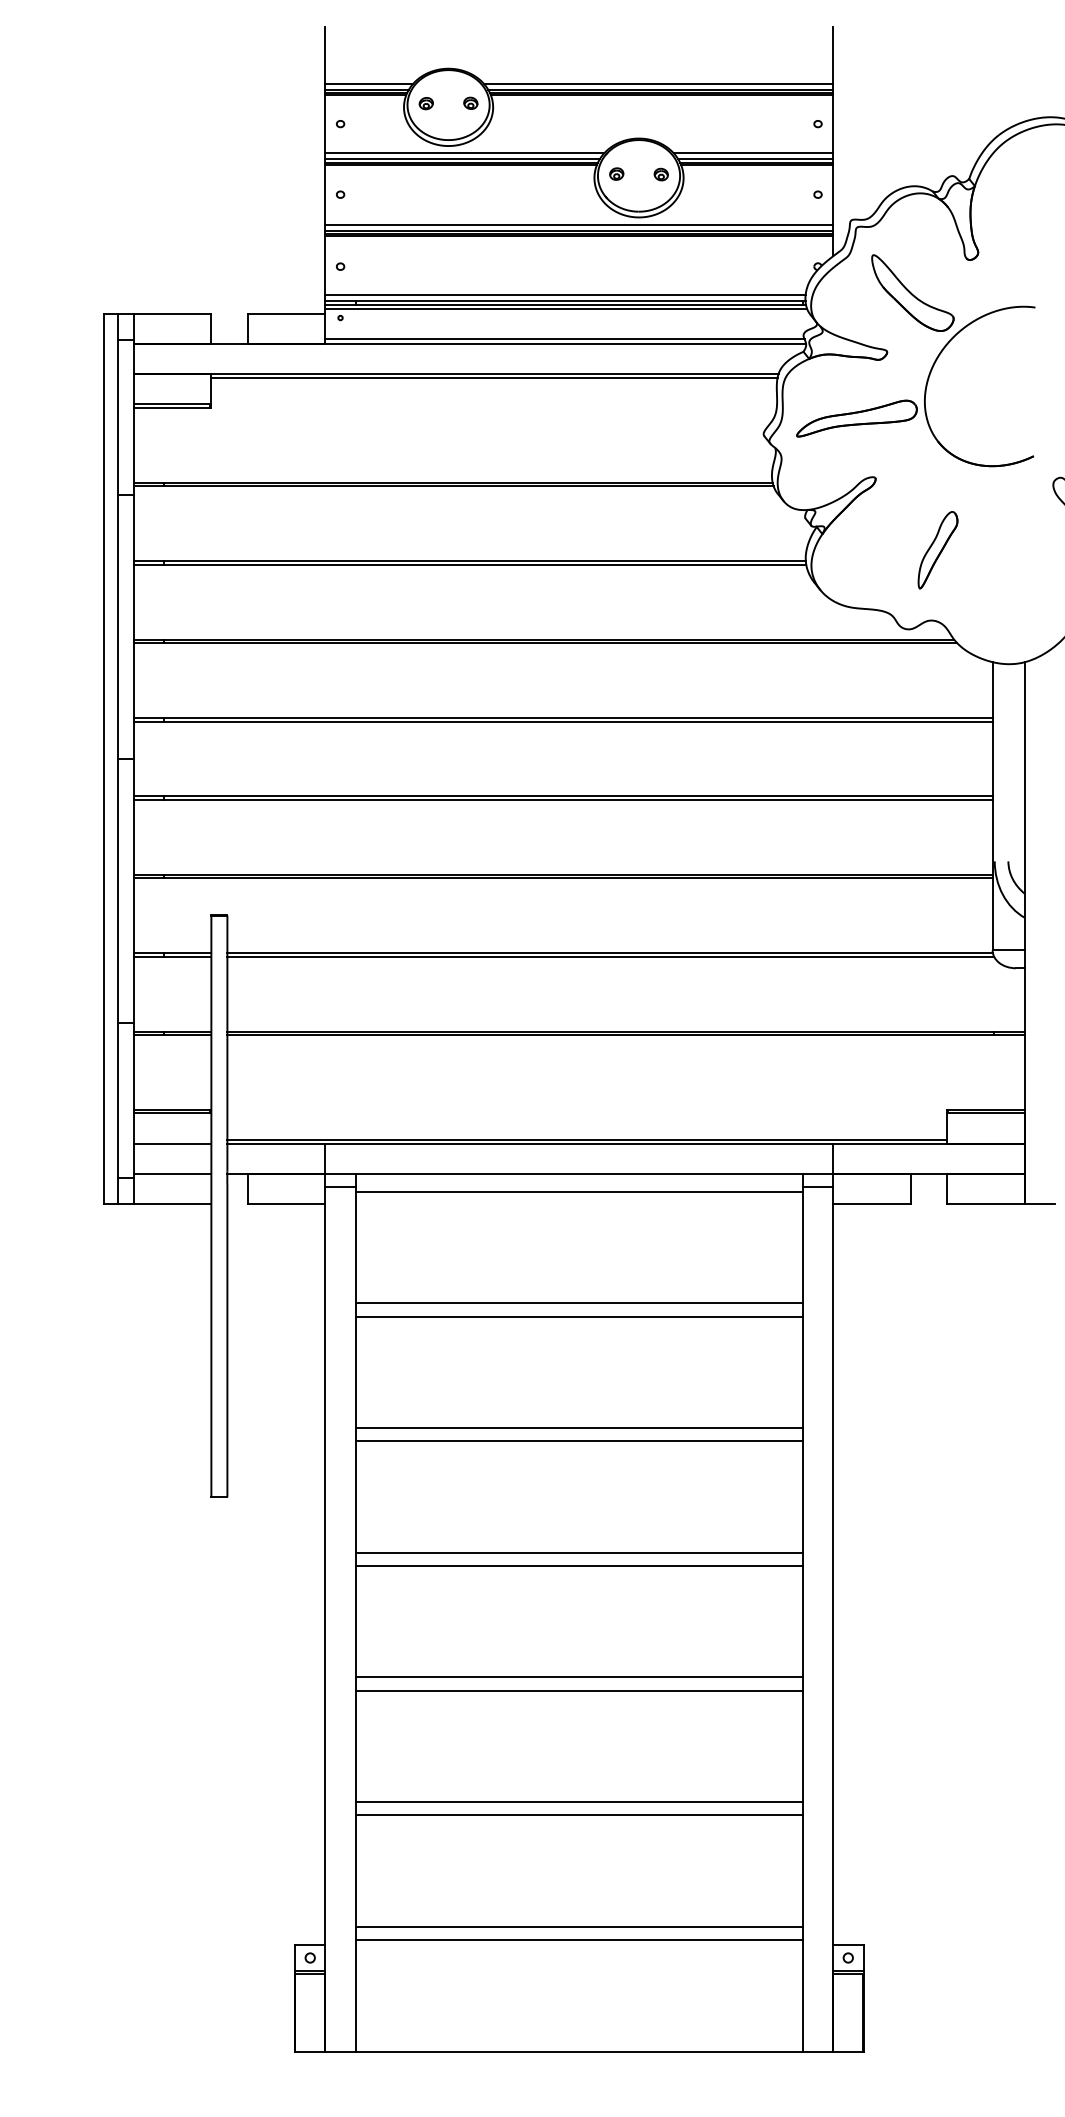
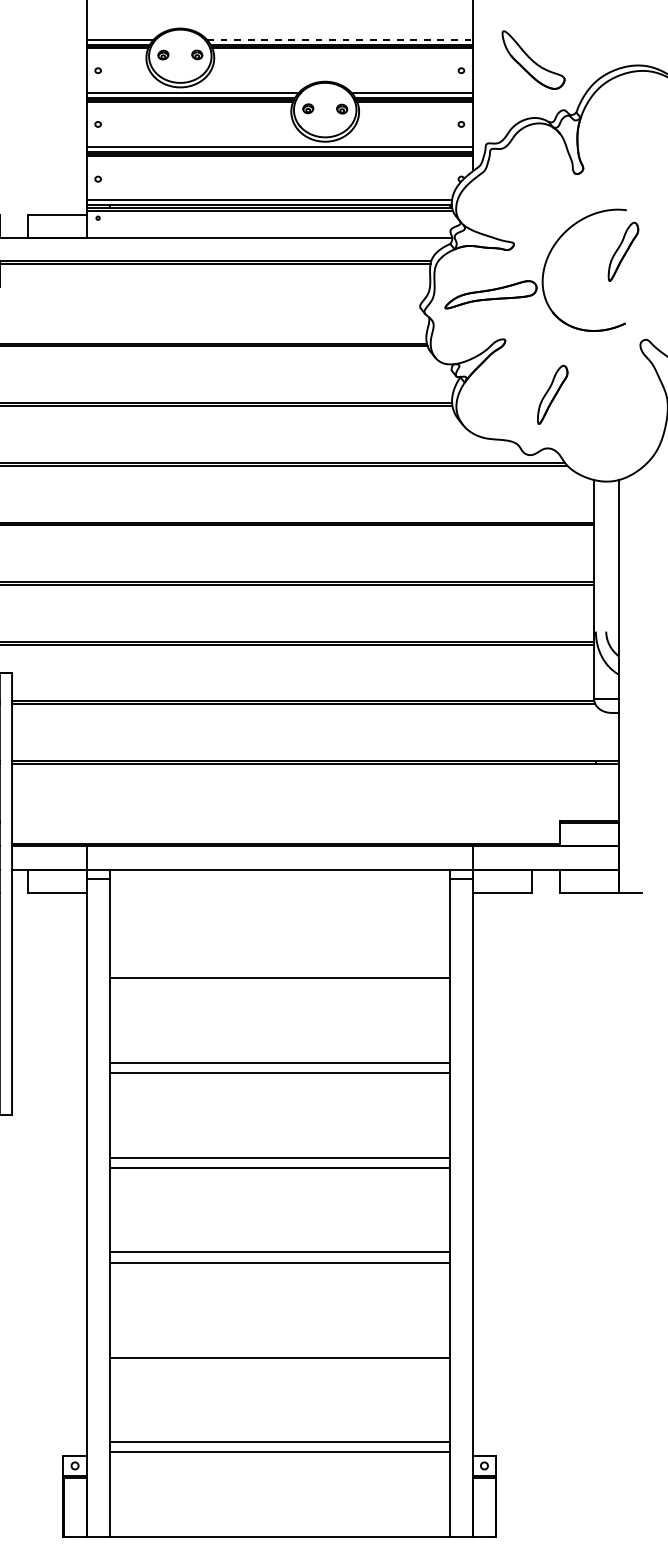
line: (658, 83) -> (340, 39), solid -> dashed
part: (912, 292) -> (533, 59), moved
line: (564, 339) -> (268, 234), removed
part: (1030, 362) -> (623, 252), added
line: (578, 1191) -> (279, 882), removed
line: (578, 1303) -> (279, 968), removed
line: (578, 1802) -> (279, 1347), removed

